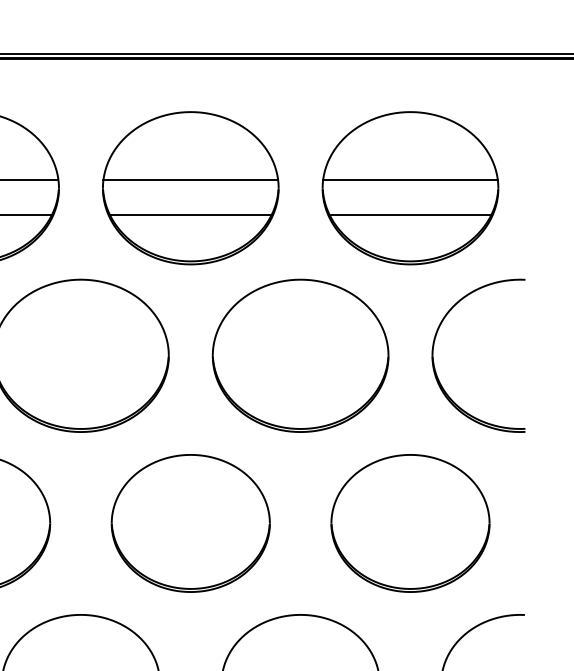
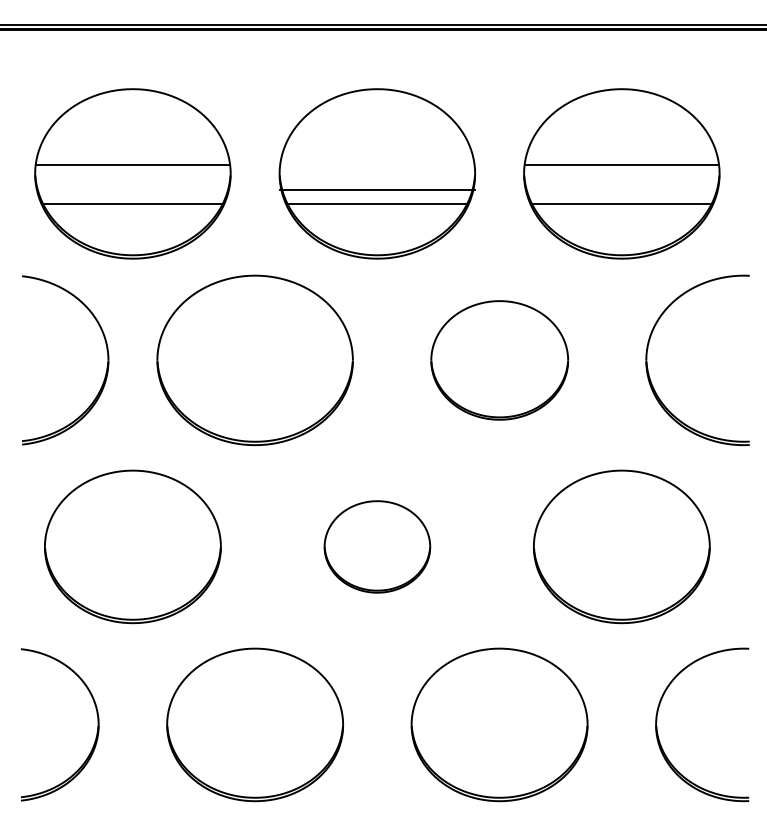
line: (190, 179) -> (377, 189), moved
part: (300, 355) -> (499, 360), size x0.7
part: (190, 523) -> (377, 546), size x0.6

